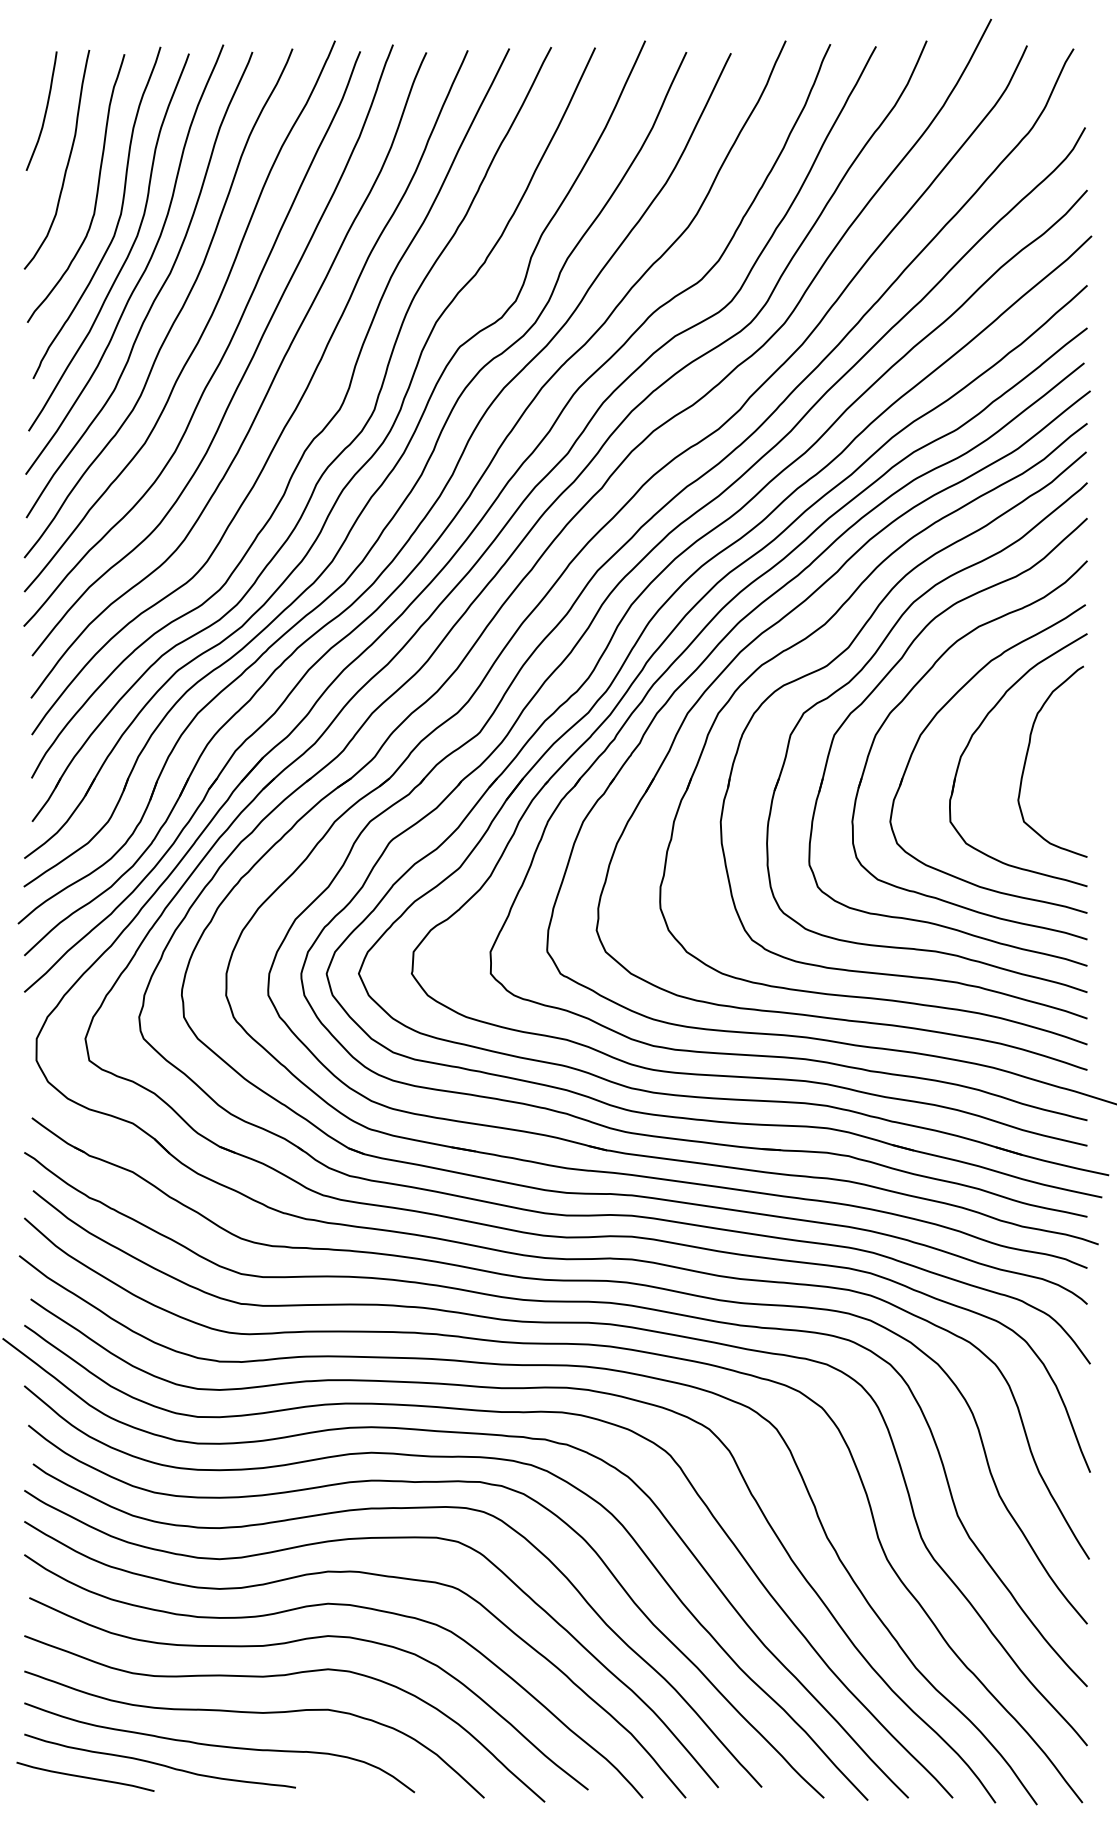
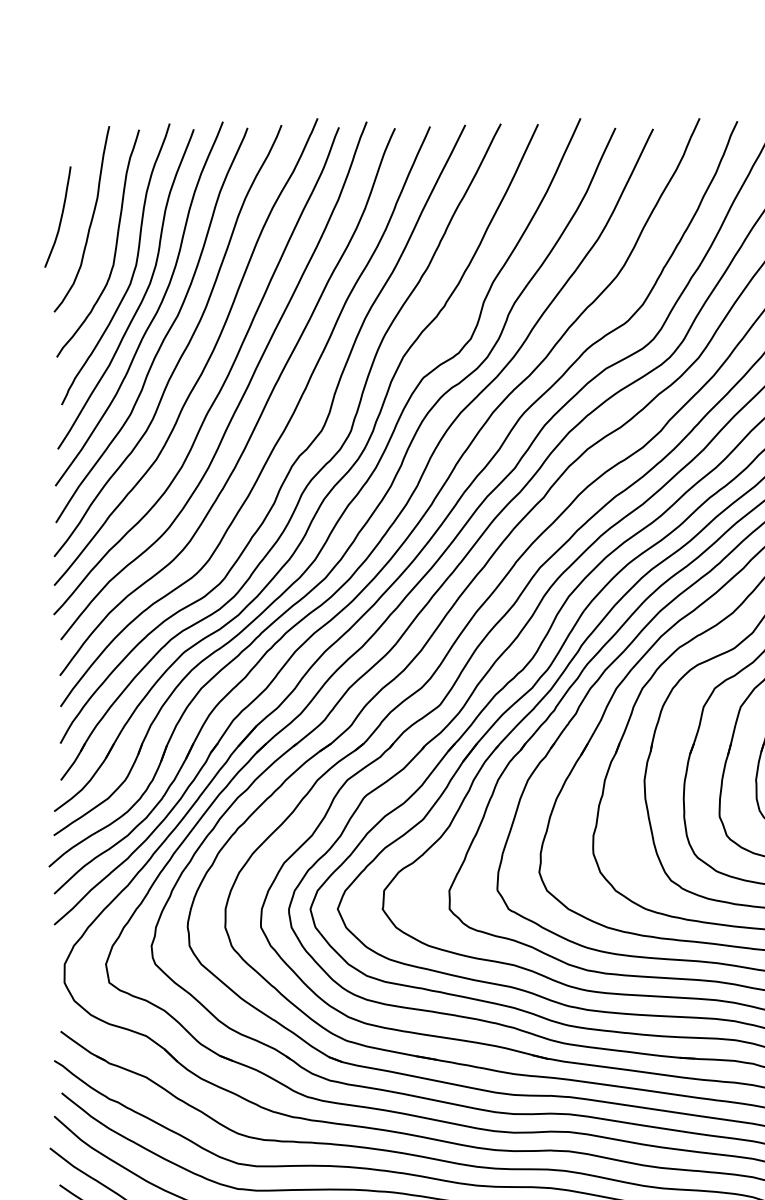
curve: (44, 112) -> (60, 218), moved

